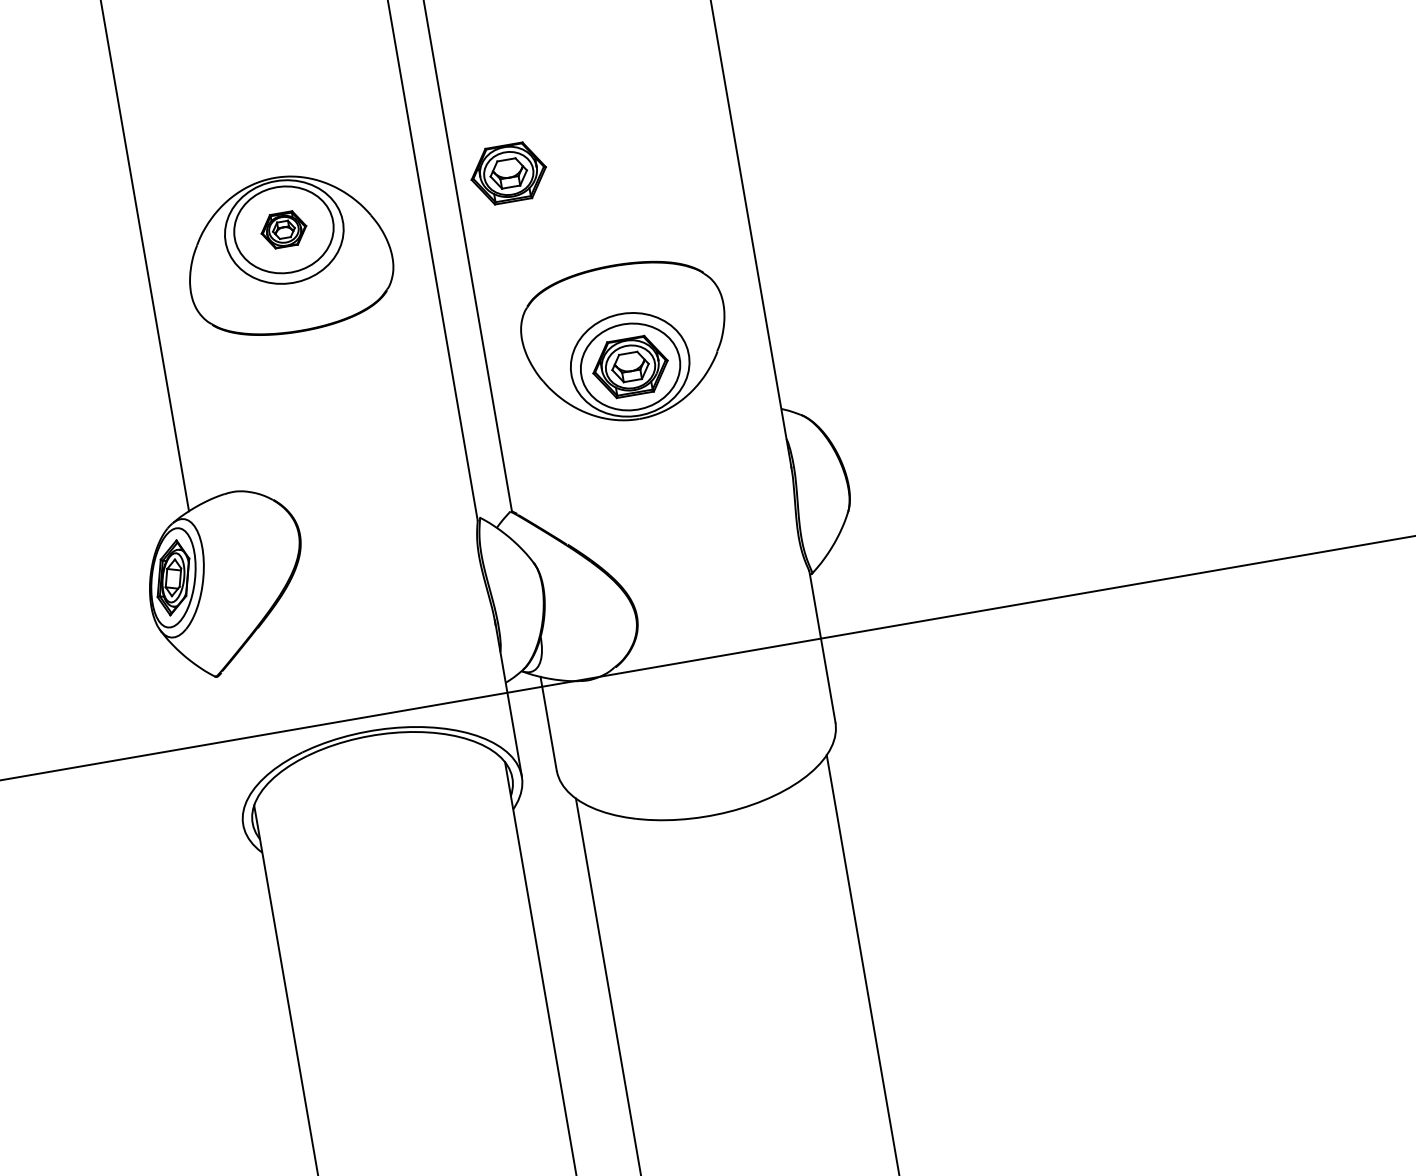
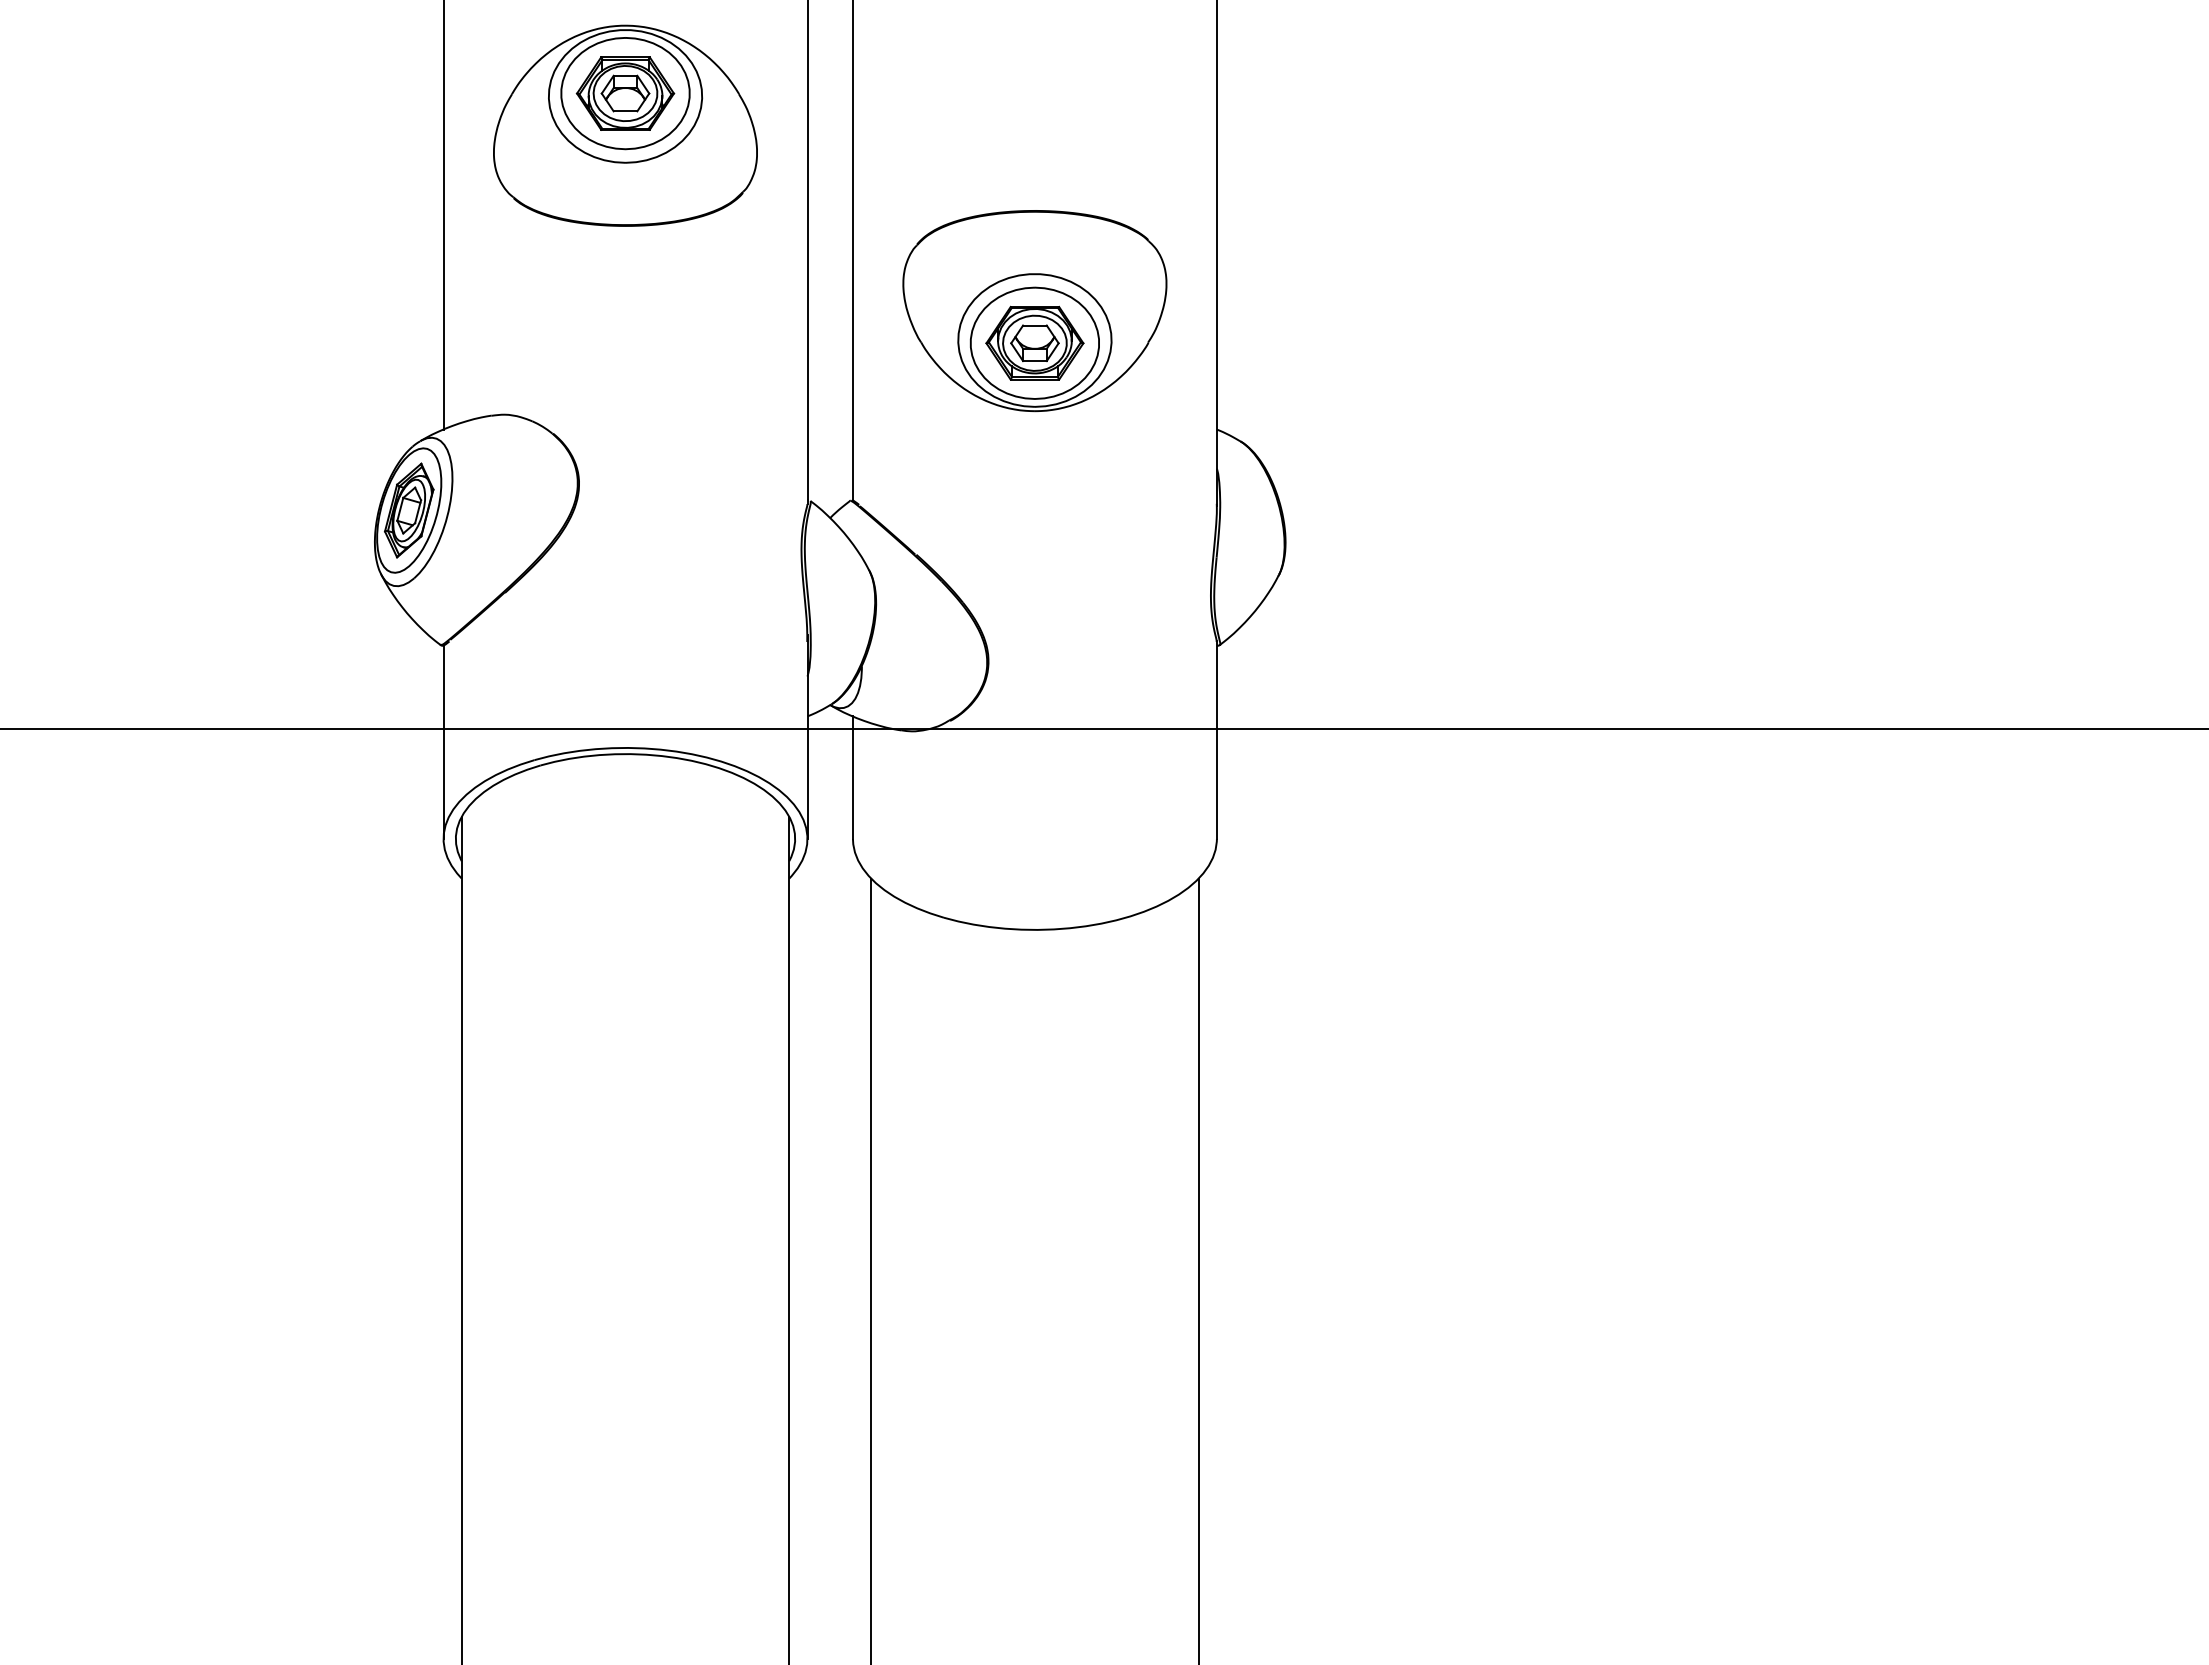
part: (508, 172) -> (922, 70), removed
part: (283, 229) -> (625, 93), size x1.67
line: (230, 750) -> (443, 741), added

